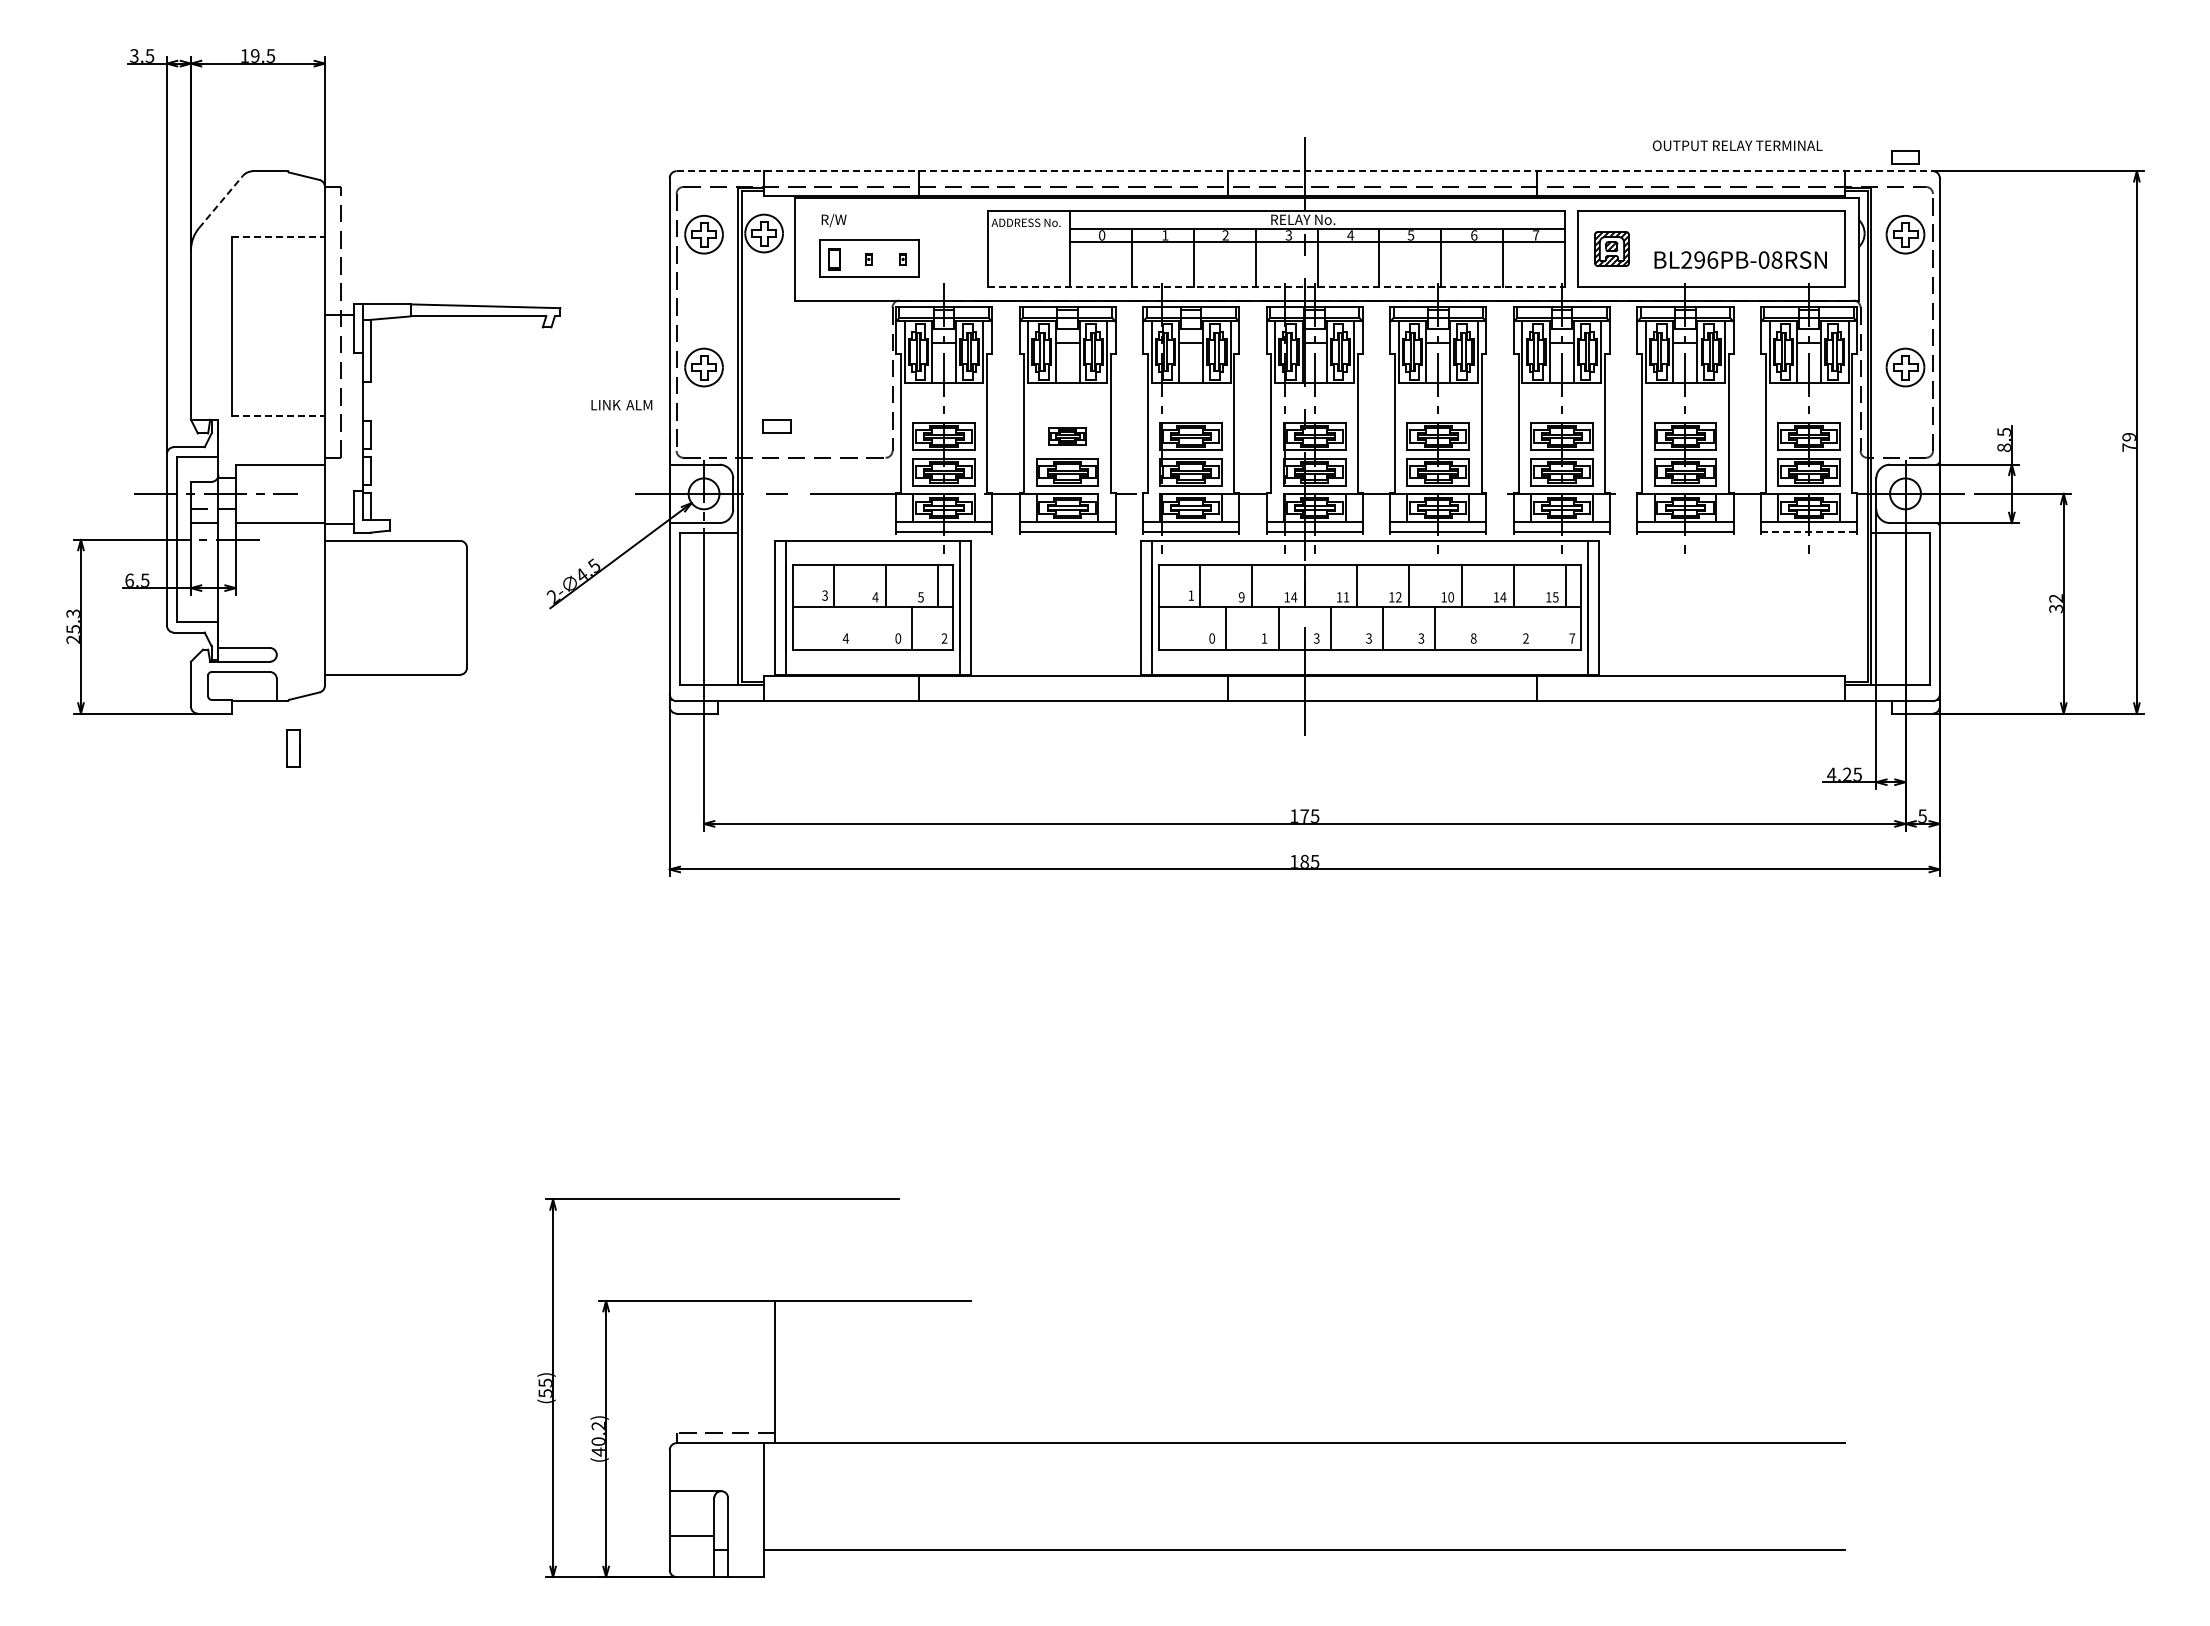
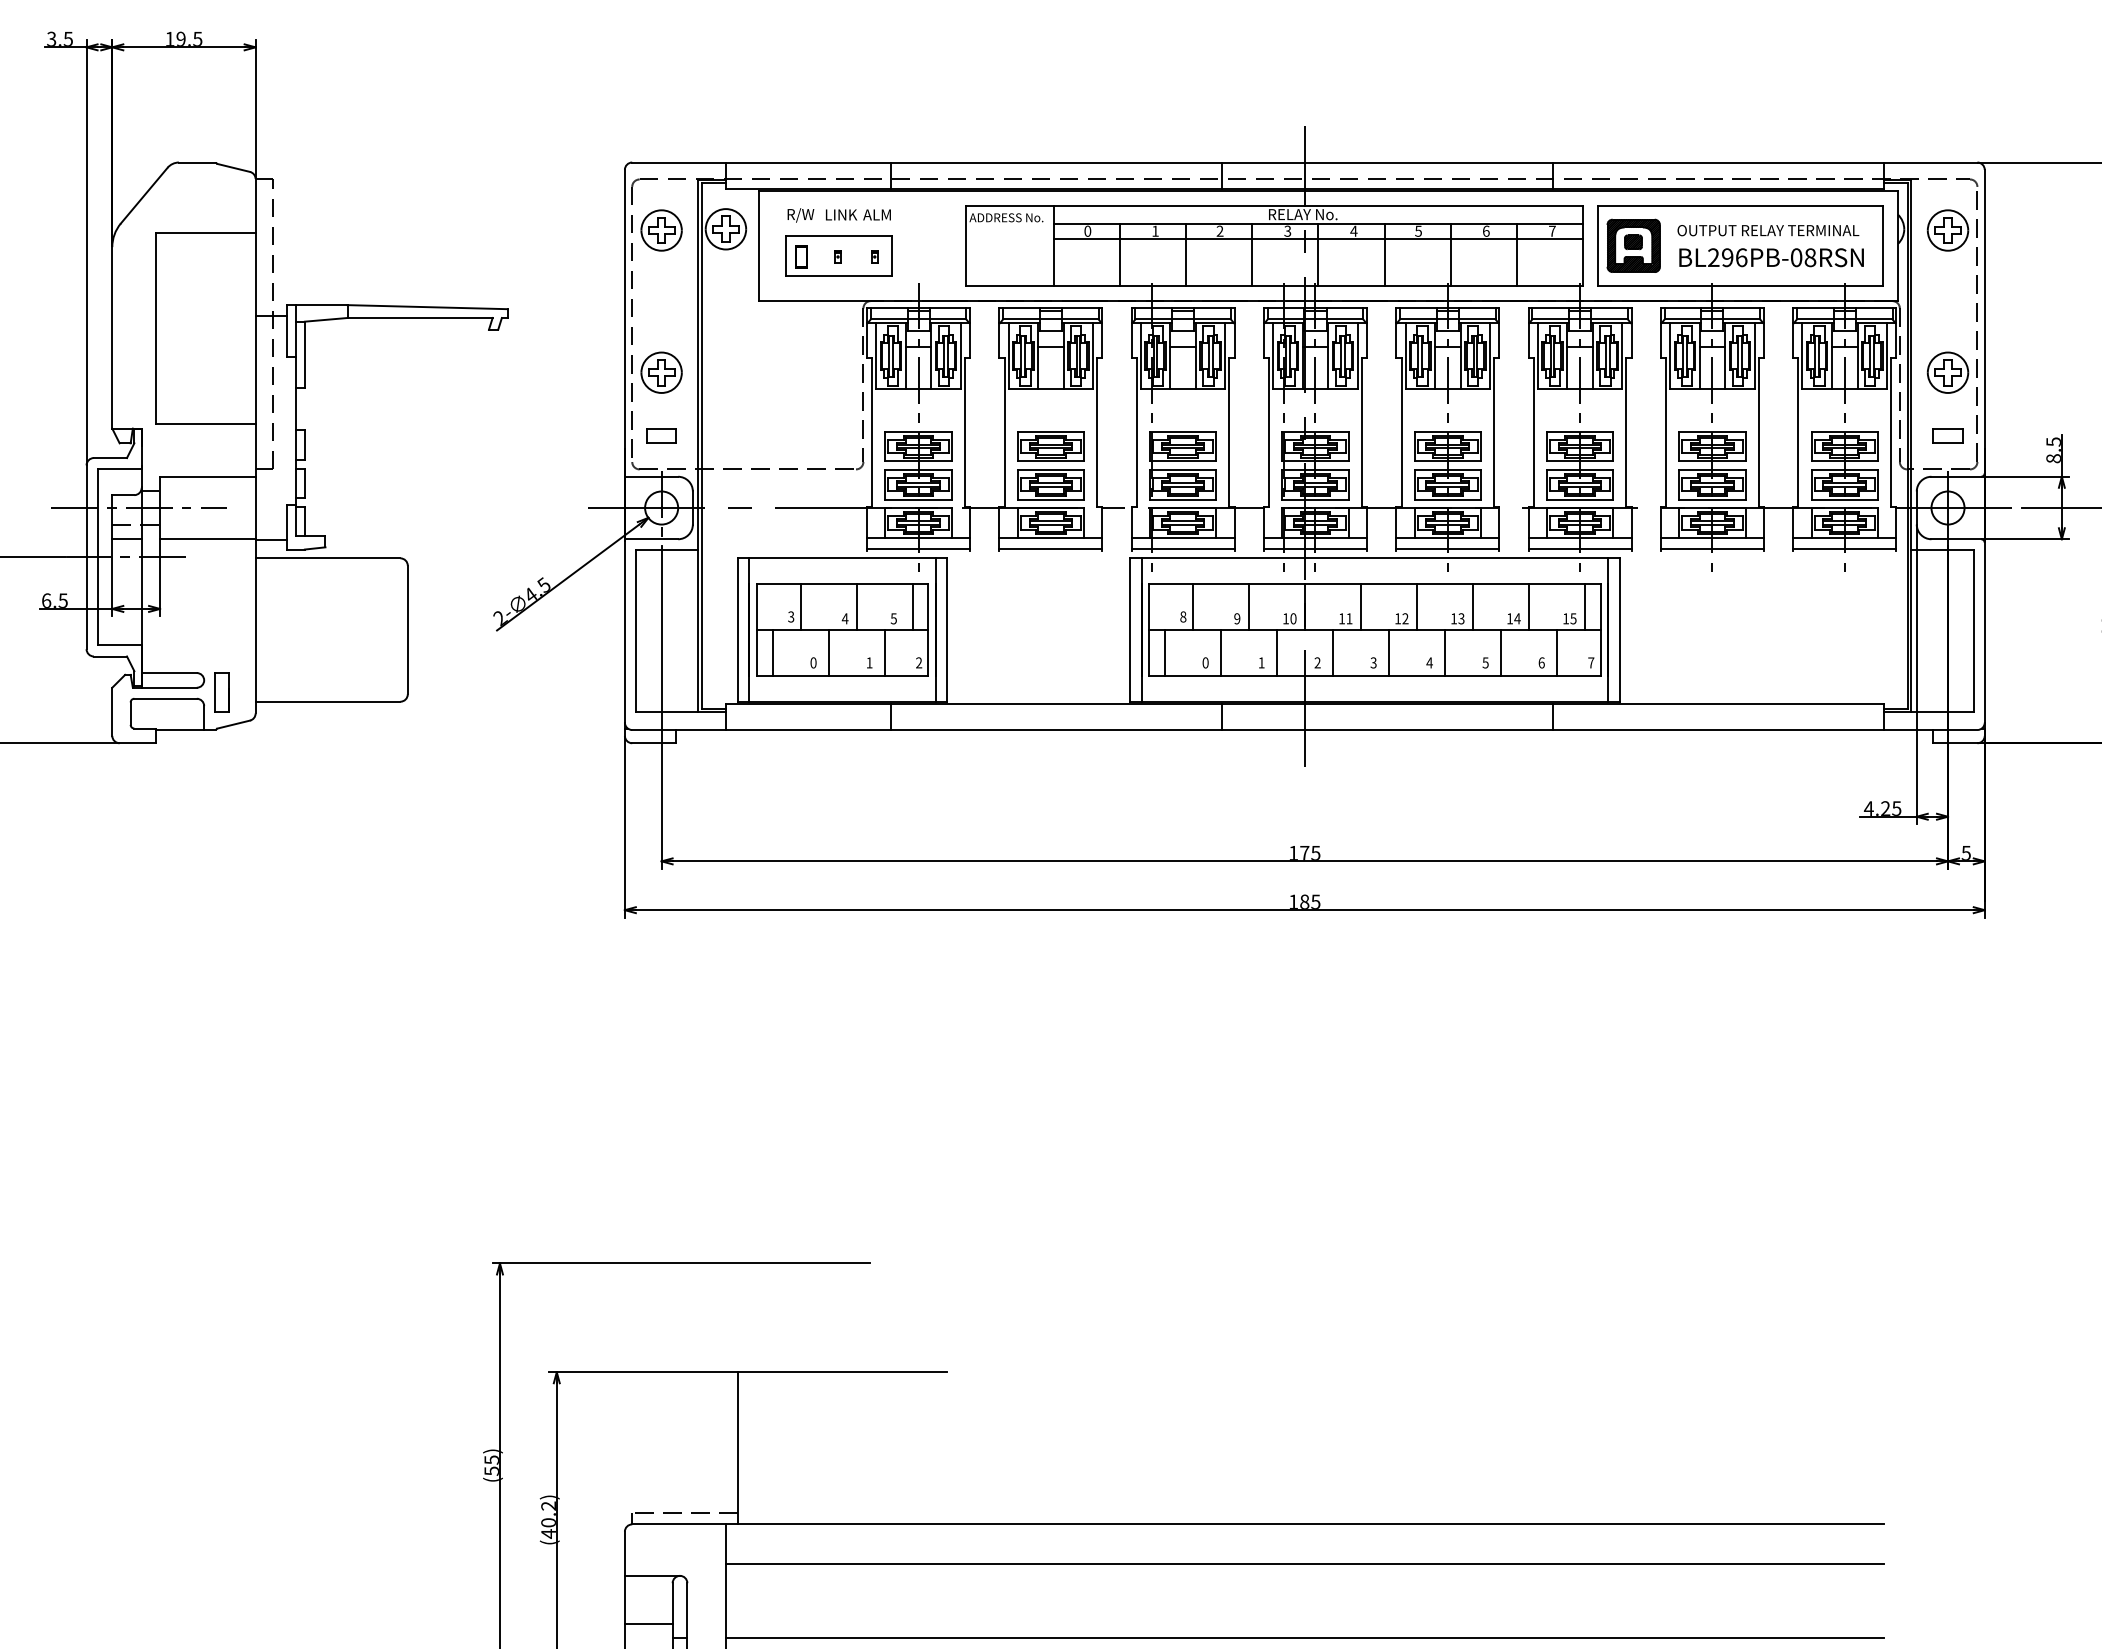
text: (1737, 145) -> (1768, 230), moved
part: (1905, 157) -> (1948, 435), moved
line: (1305, 171) -> (1305, 162), dashed -> solid
line: (220, 202) -> (143, 196), dashed -> solid
line: (279, 237) -> (207, 233), dashed -> solid
part: (1611, 248) -> (1633, 245), size x1.43
line: (1276, 286) -> (1274, 285), dashed -> solid
text: (621, 405) -> (858, 215), moved
line: (279, 415) -> (207, 424), dashed -> solid
part: (776, 426) -> (661, 435), moved
part: (1067, 436) -> (1050, 446), size x1.67
line: (1809, 531) -> (1845, 548), dashed -> solid
text: (1191, 595) -> (1183, 616), 1 -> 8
text: (1294, 597) -> (1293, 618), 14 -> 10
text: (1450, 597) -> (1460, 618), 10 -> 13
line: (807, 628) -> (772, 652), added
line: (859, 628) -> (828, 652), added
line: (1174, 628) -> (1165, 652), added
line: (1487, 628) -> (1500, 652), added
line: (1540, 628) -> (1557, 652), added
text: (845, 638) -> (813, 662), 4 -> 0
text: (898, 638) -> (869, 662), 0 -> 1
text: (1316, 638) -> (1317, 662), 3 -> 2
text: (1421, 638) -> (1429, 662), 3 -> 4
text: (1473, 638) -> (1485, 662), 8 -> 5
text: (1525, 638) -> (1541, 662), 2 -> 6
part: (293, 748) -> (222, 692), moved
line: (1304, 1479) -> (1304, 1563), added

